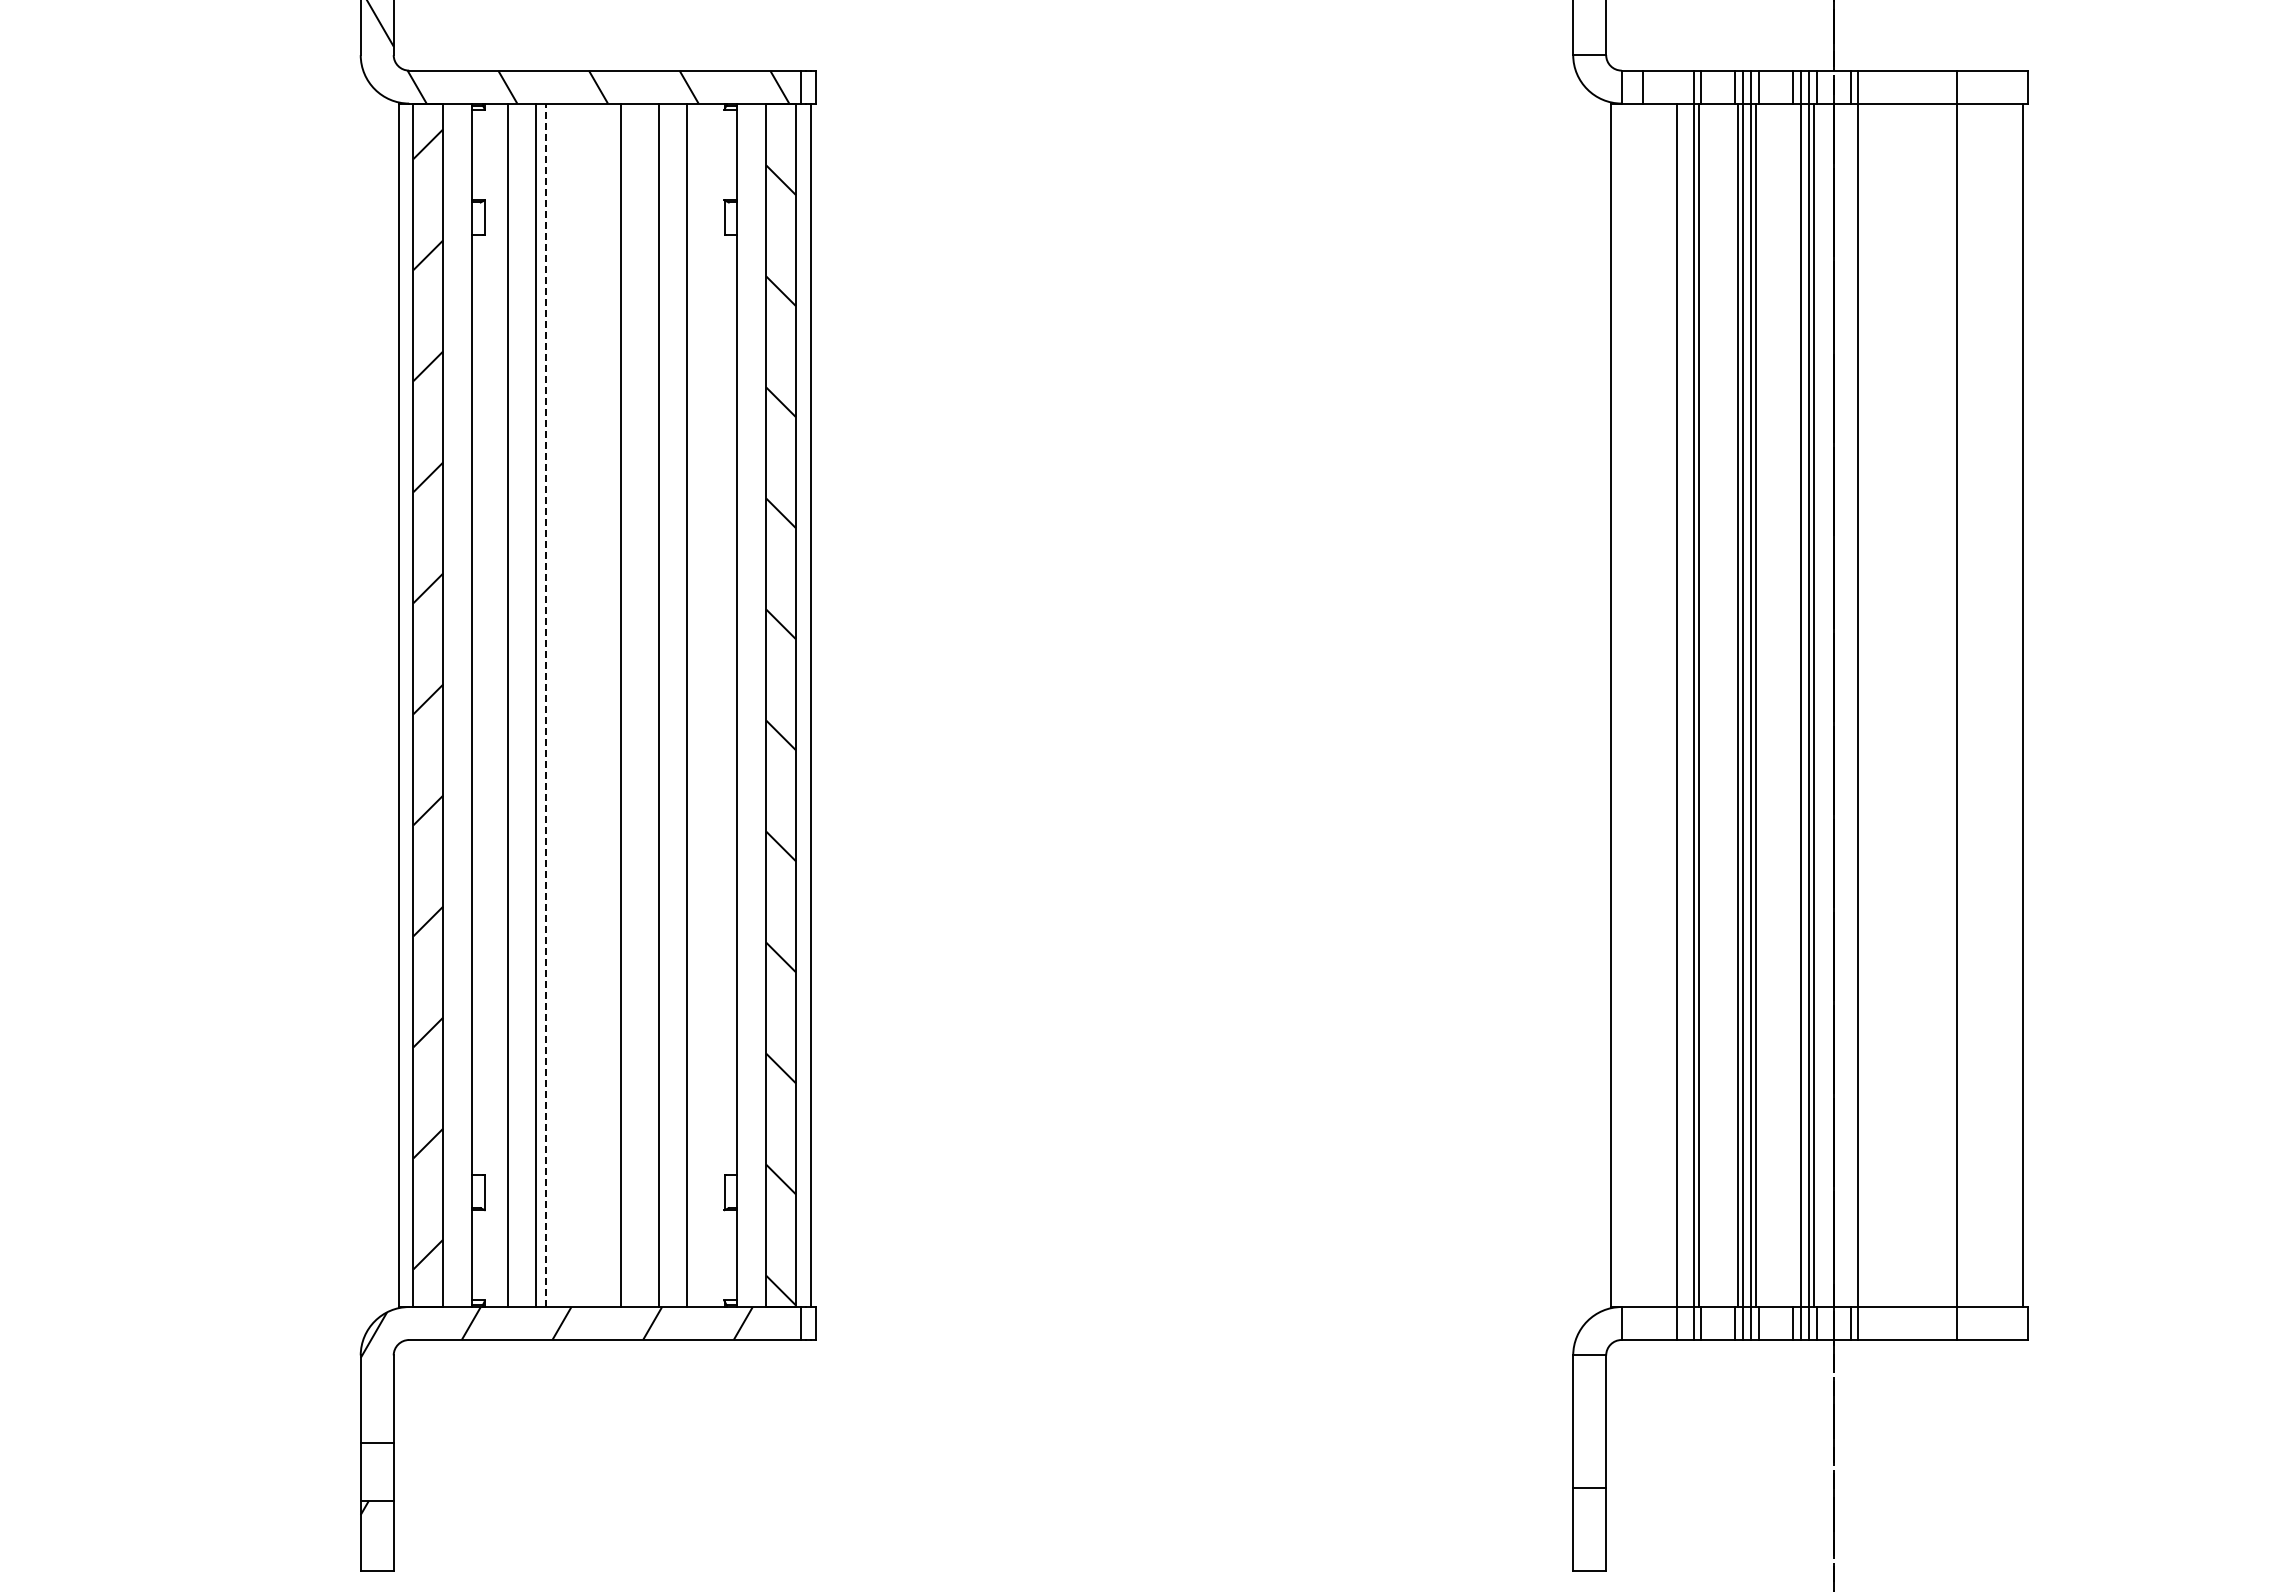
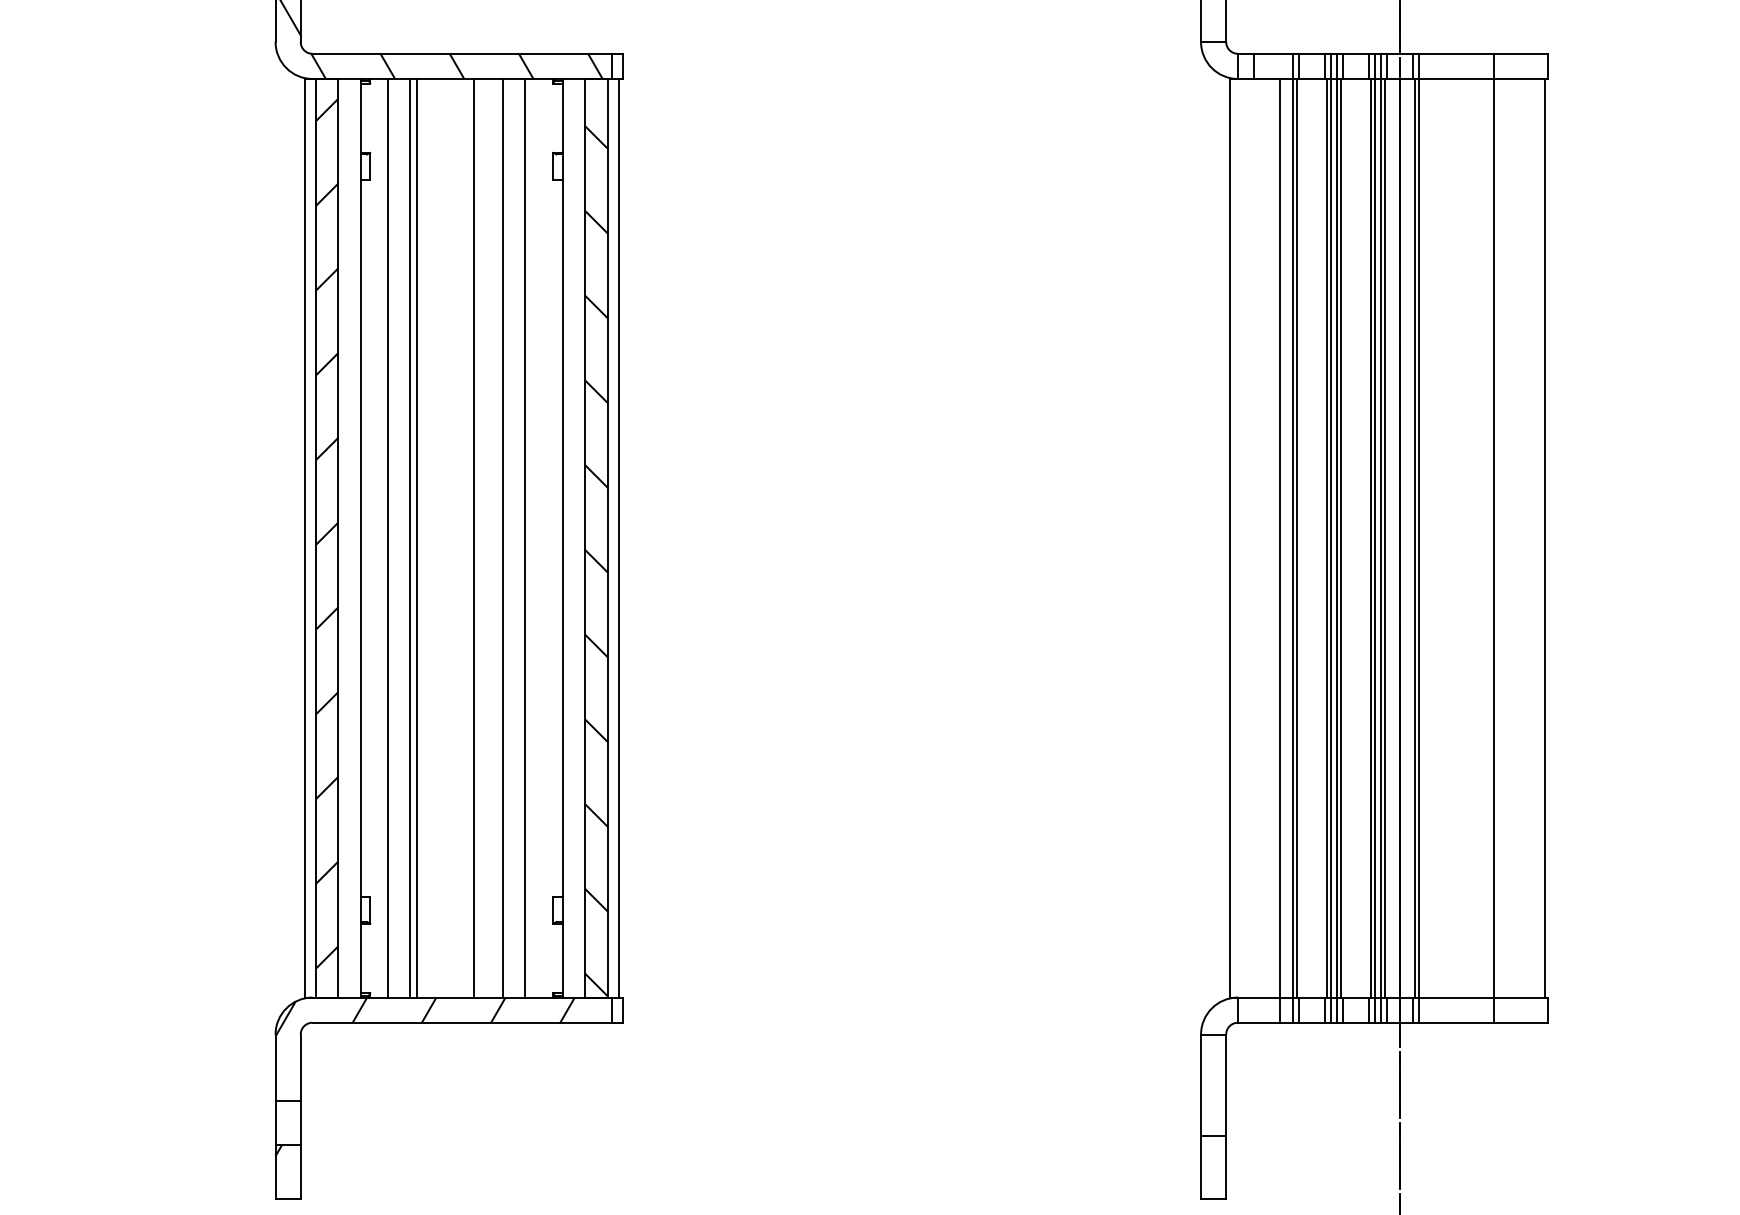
line: (545, 705) -> (416, 538), dashed -> solid
line: (1795, 705) -> (1370, 538), added
line: (1853, 705) -> (1414, 538), added

